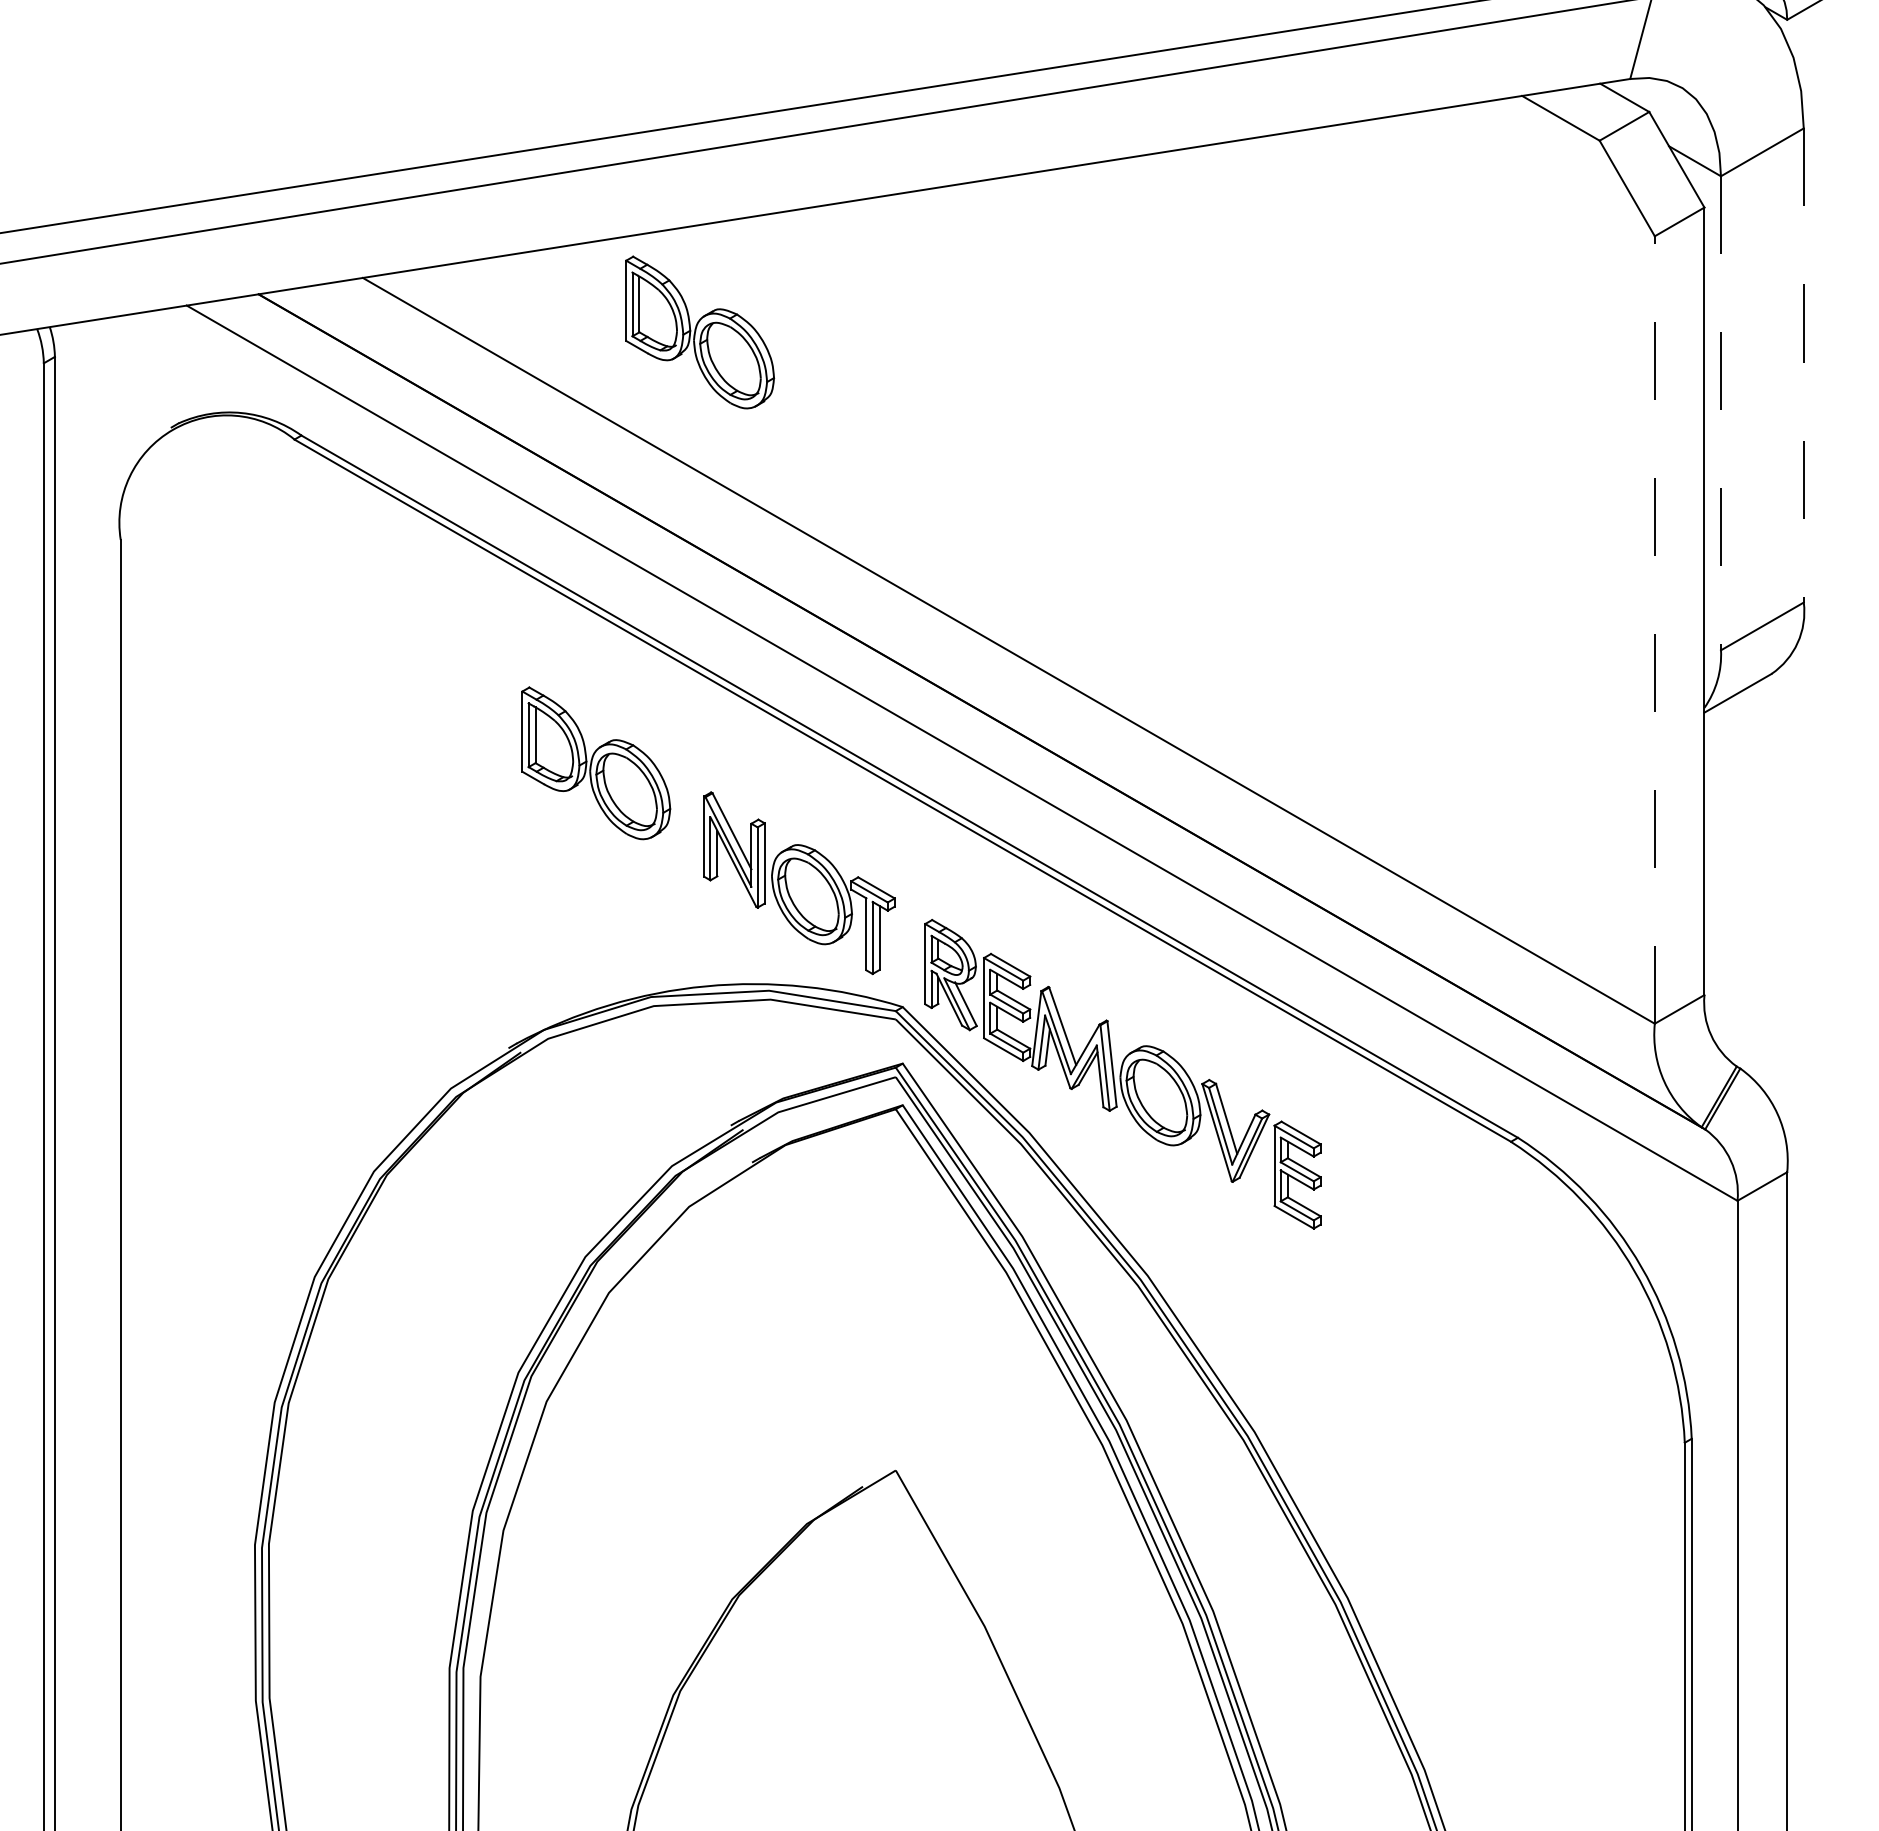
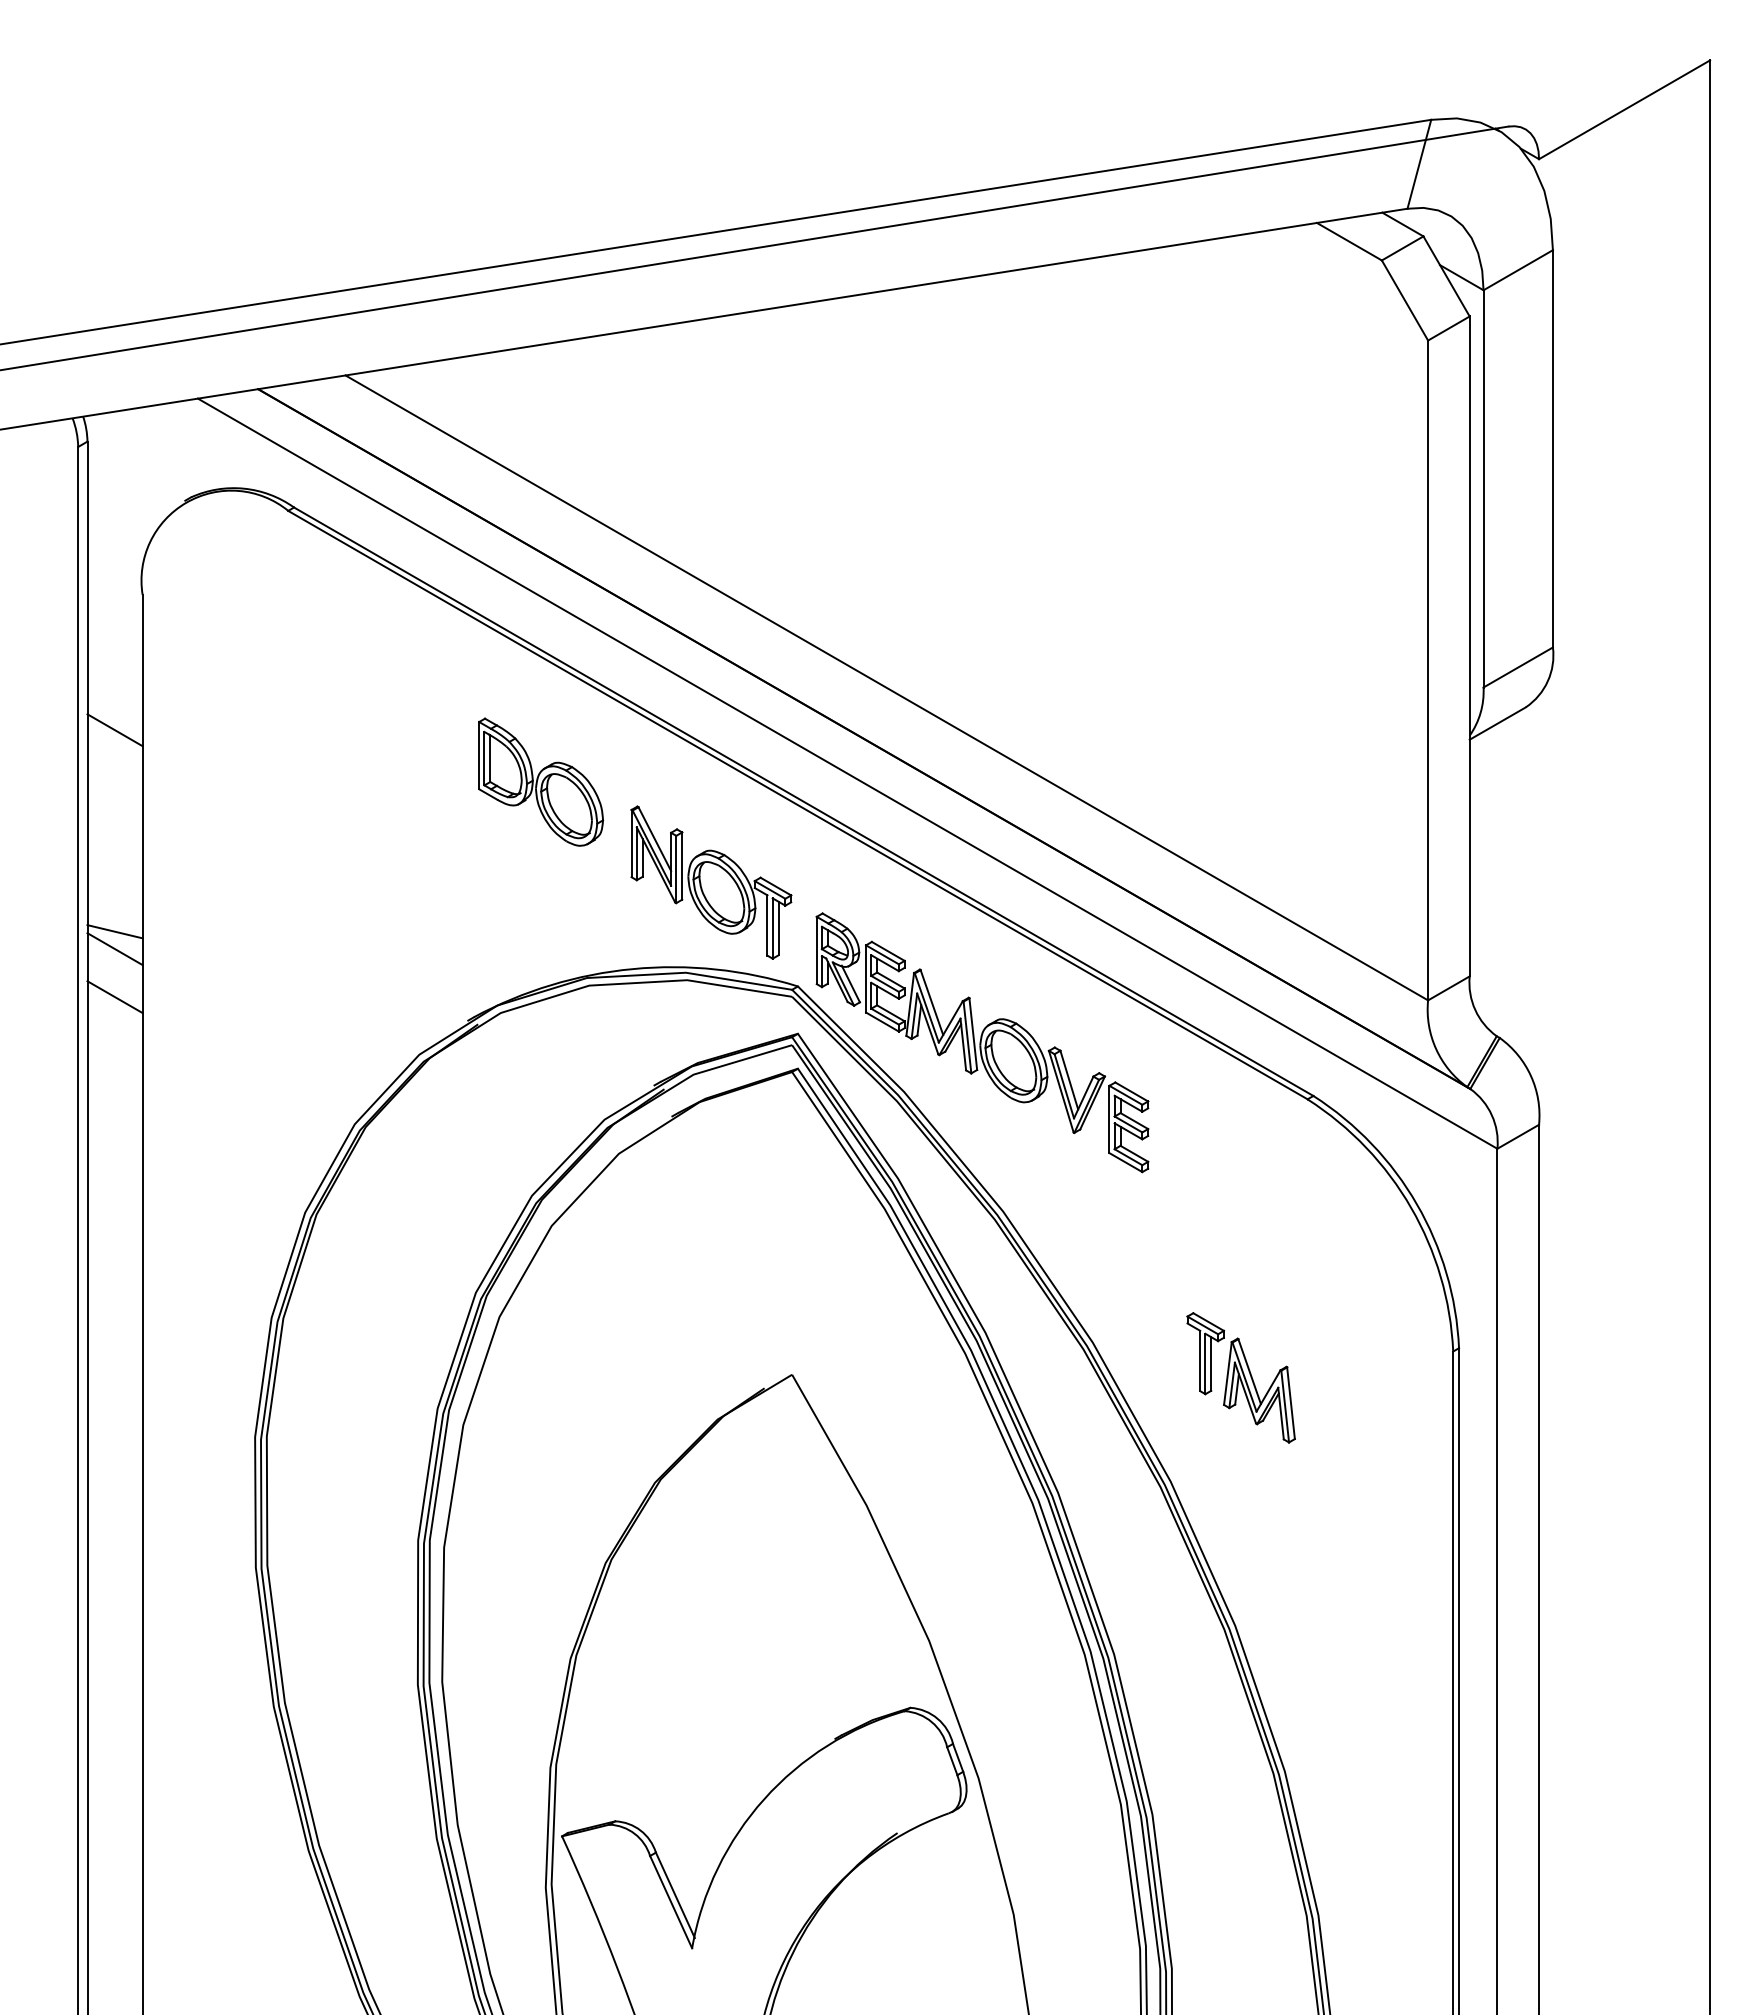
part: (700, 331) -> (628, 420), removed
line: (1803, 365) -> (1552, 448), dashed -> solid
line: (1720, 412) -> (1483, 488), dashed -> solid
line: (1655, 630) -> (1428, 670), dashed -> solid
line: (87, 701) -> (114, 730), added
line: (87, 941) -> (114, 931), added
line: (87, 962) -> (114, 949), added
line: (87, 1020) -> (114, 997), added
part: (1430, 1473) -> (1240, 1377), added

